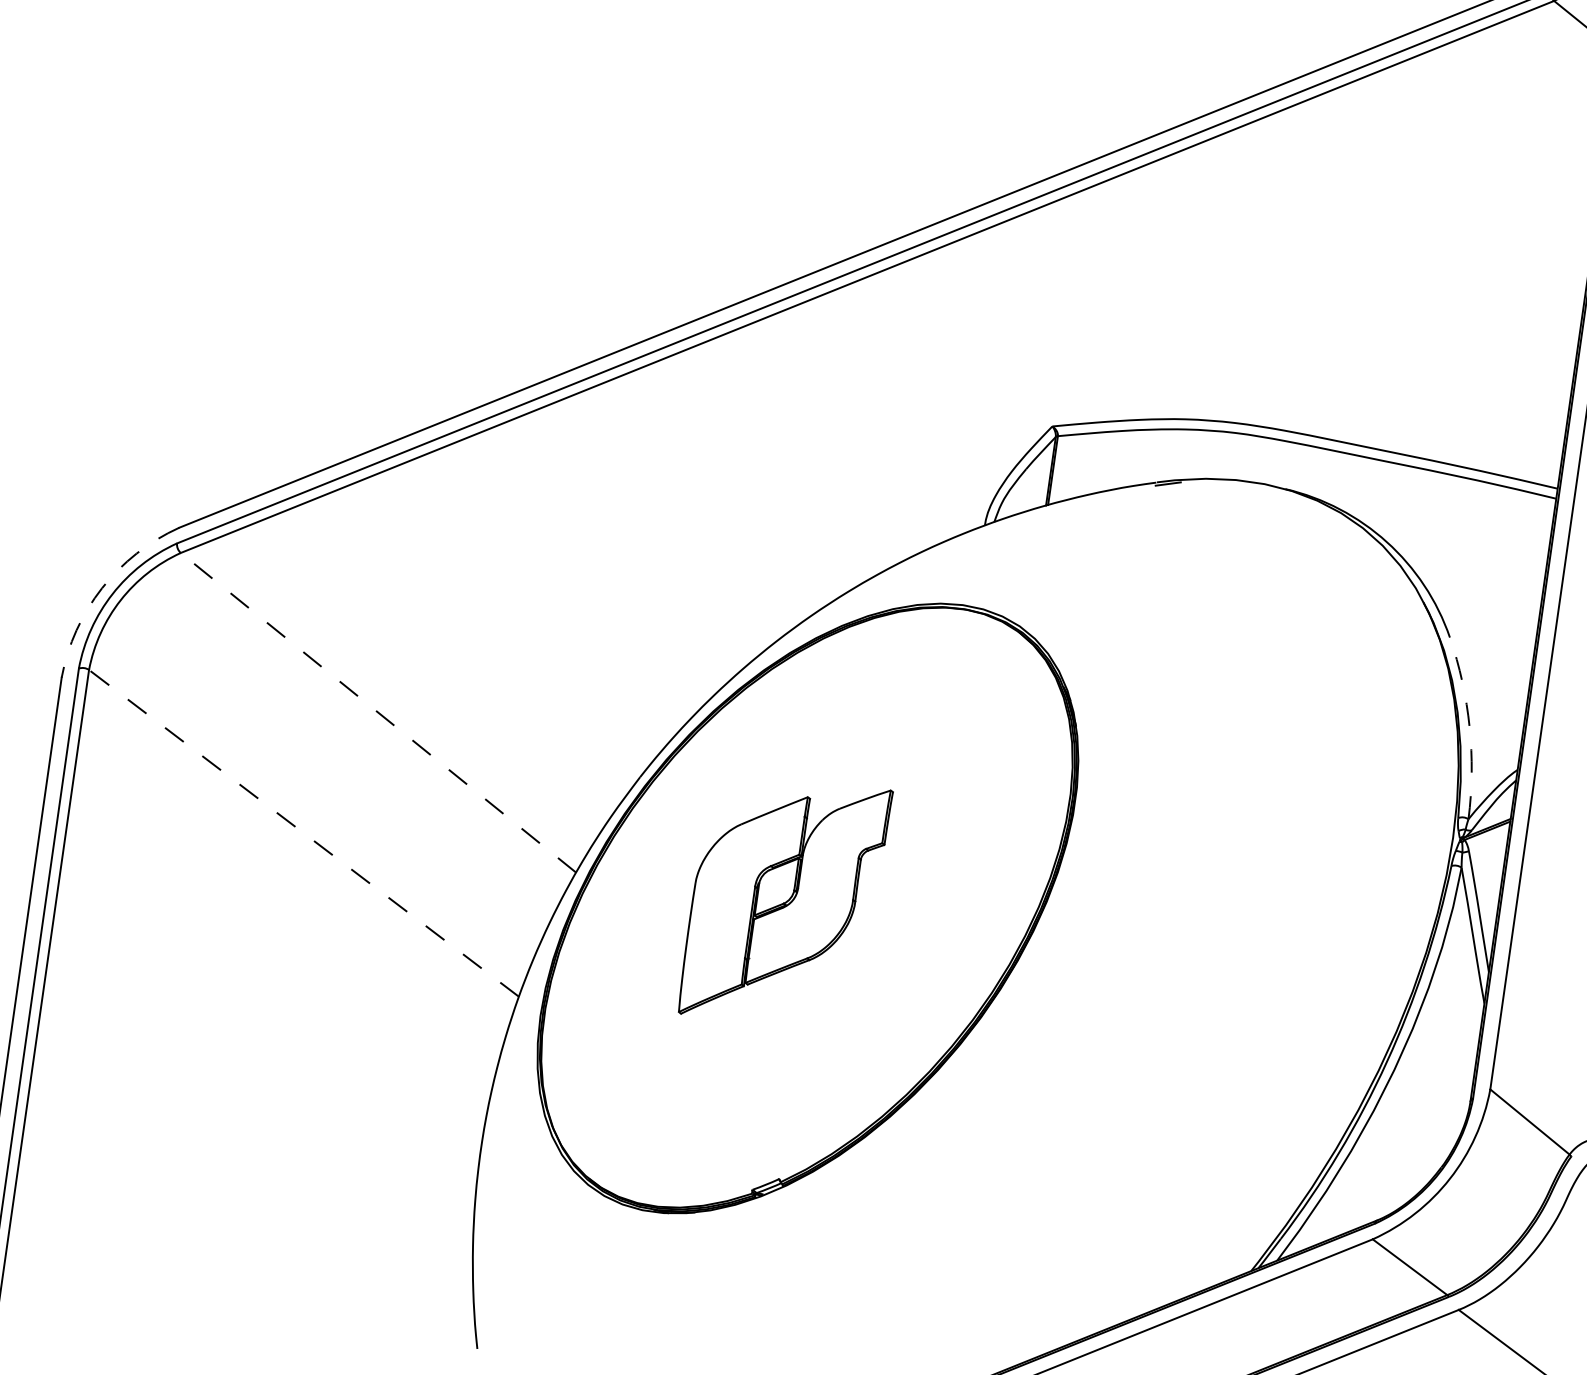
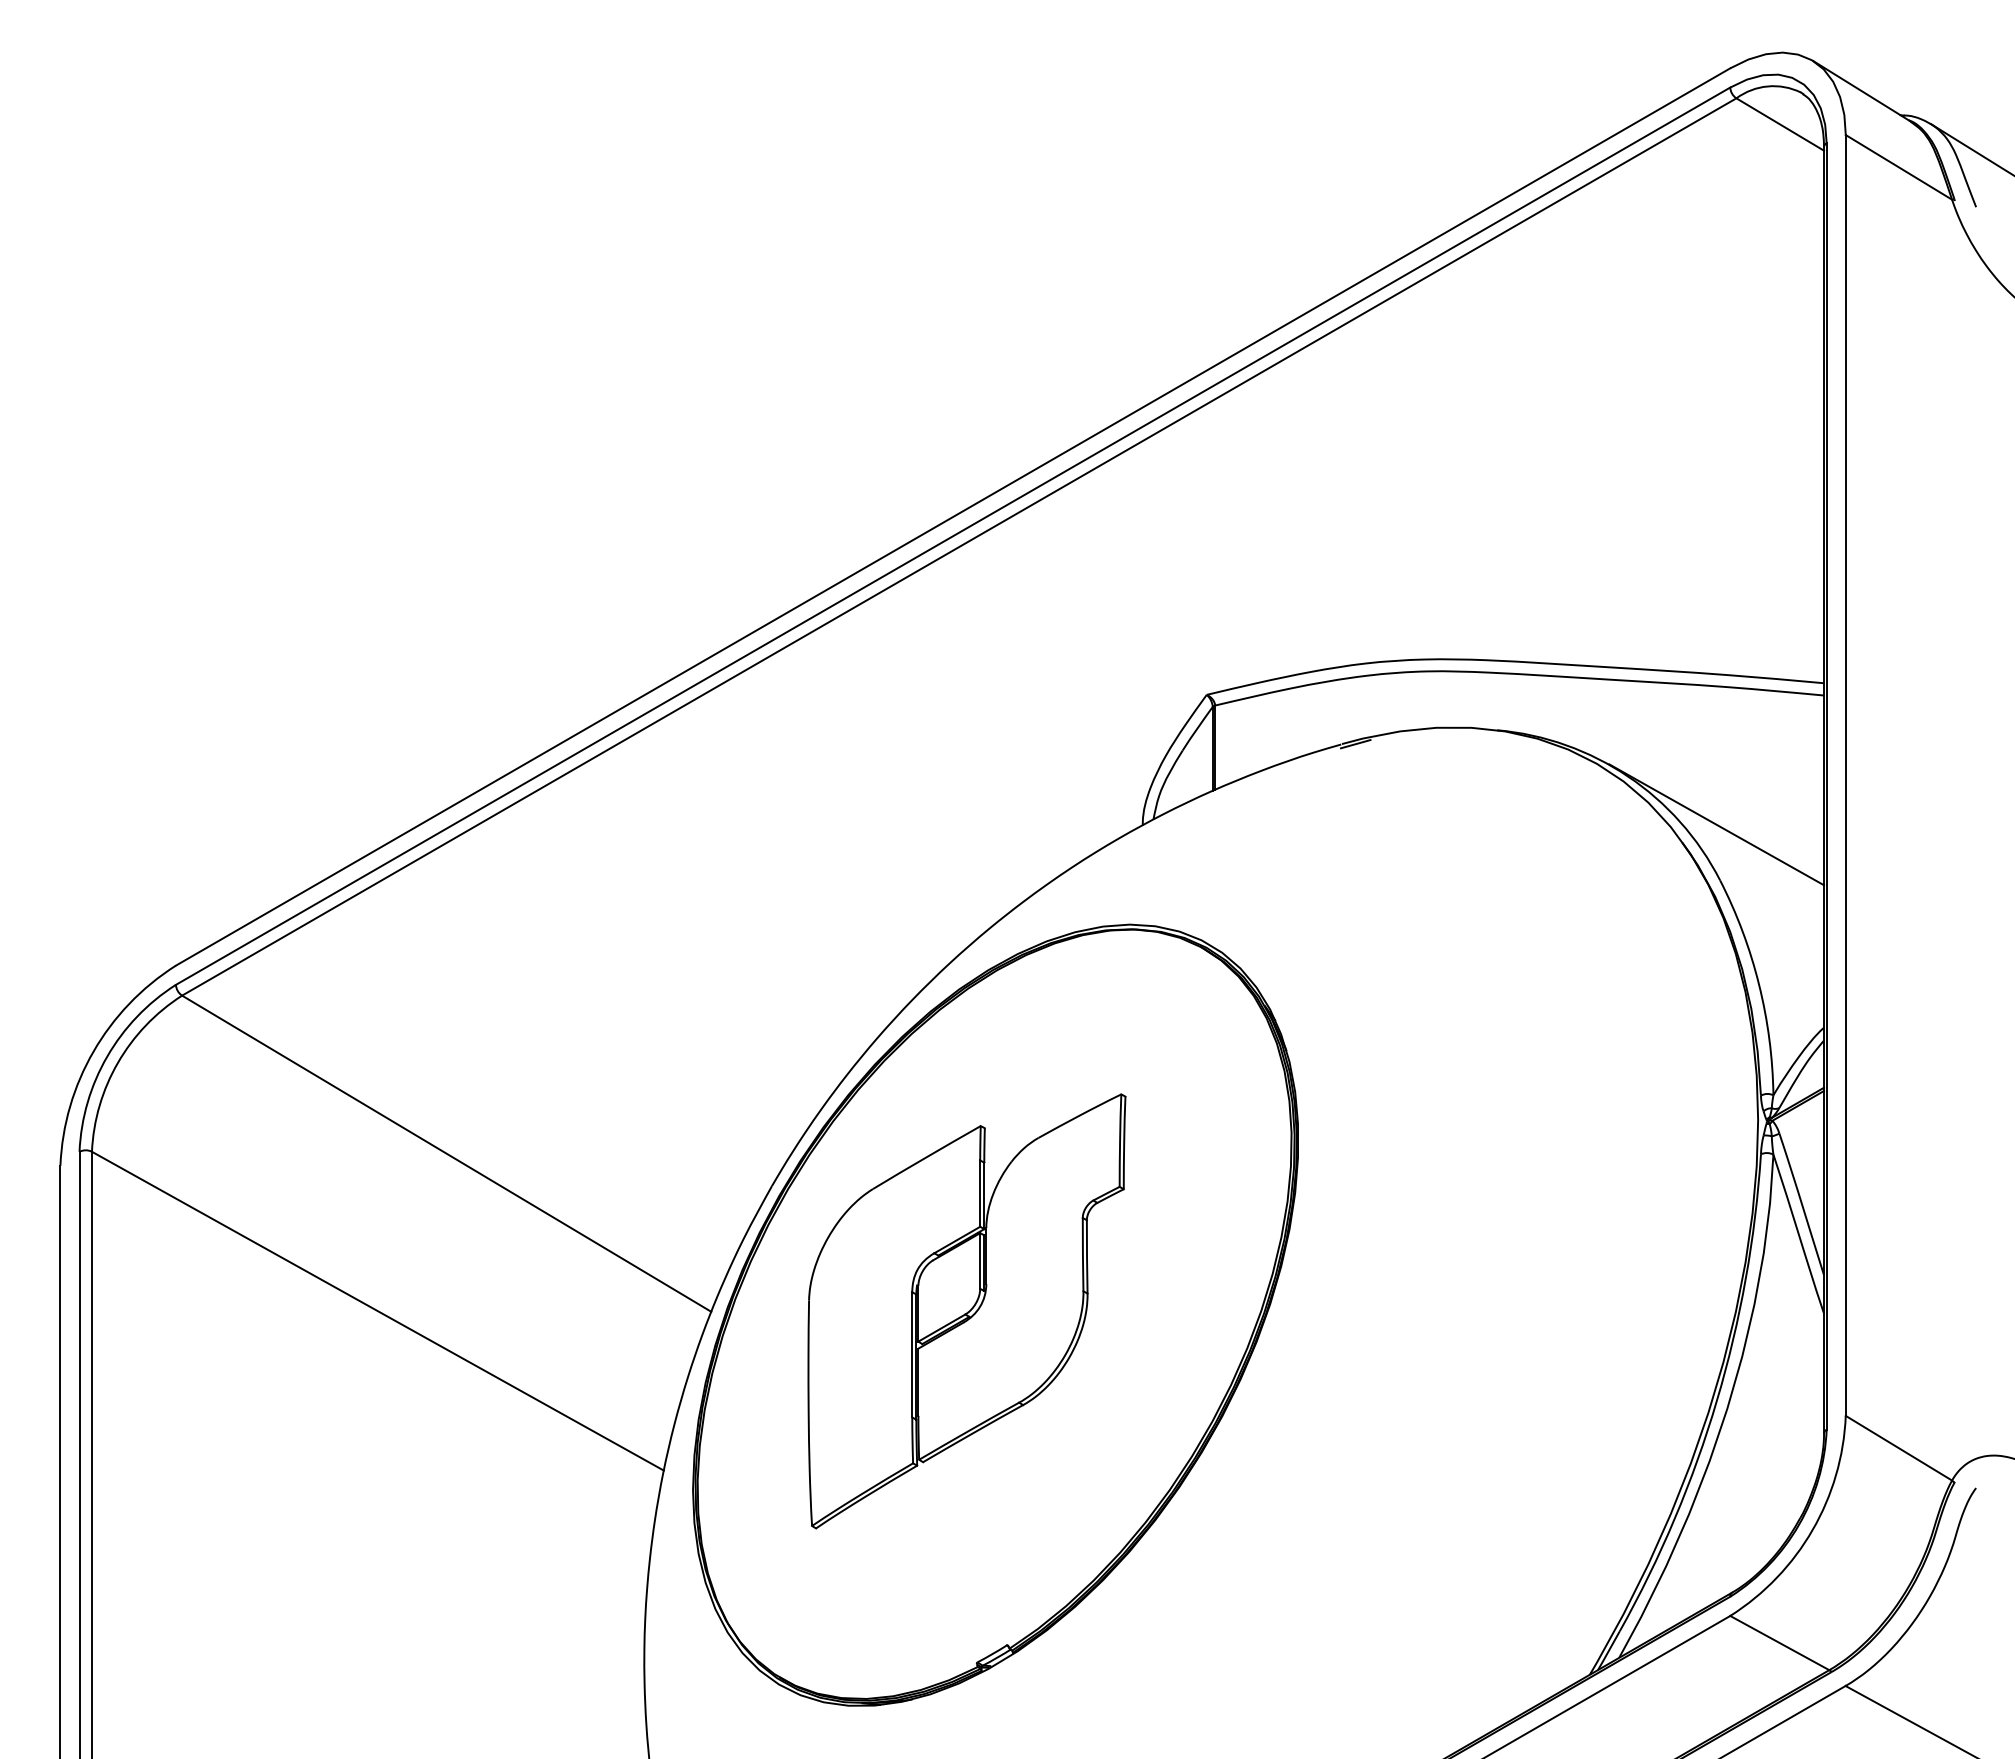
arc: (101, 588) -> (93, 1051), dashed -> solid
line: (1453, 591) -> (1716, 824), added
line: (378, 712) -> (446, 1153), dashed -> solid
arc: (1469, 727) -> (1759, 984), dashed -> solid
line: (303, 832) -> (377, 1310), dashed -> solid
part: (784, 902) -> (966, 1311), size x1.43

